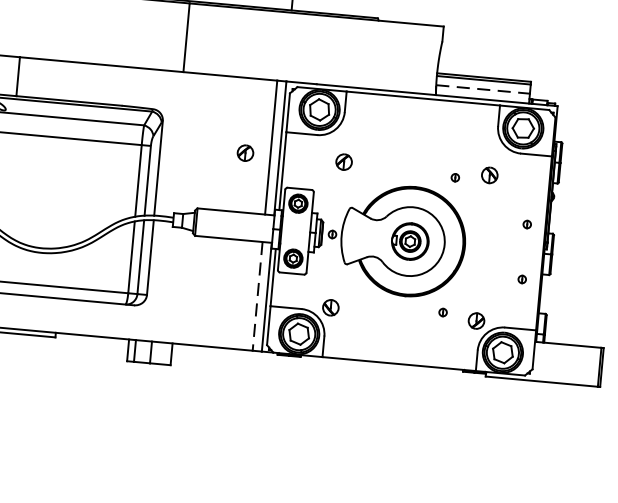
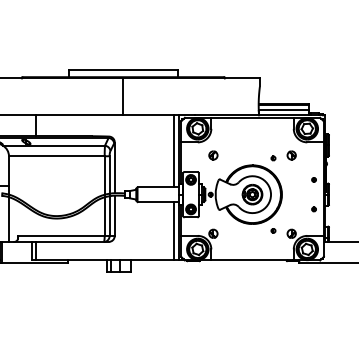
line: (483, 90) -> (284, 110), dashed -> solid
part: (245, 153) -> (160, 155), removed
line: (256, 296) -> (173, 231), dashed -> solid

